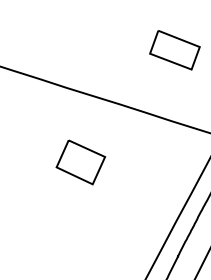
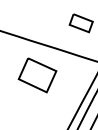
part: (80, 162) -> (37, 75), size x1.67

